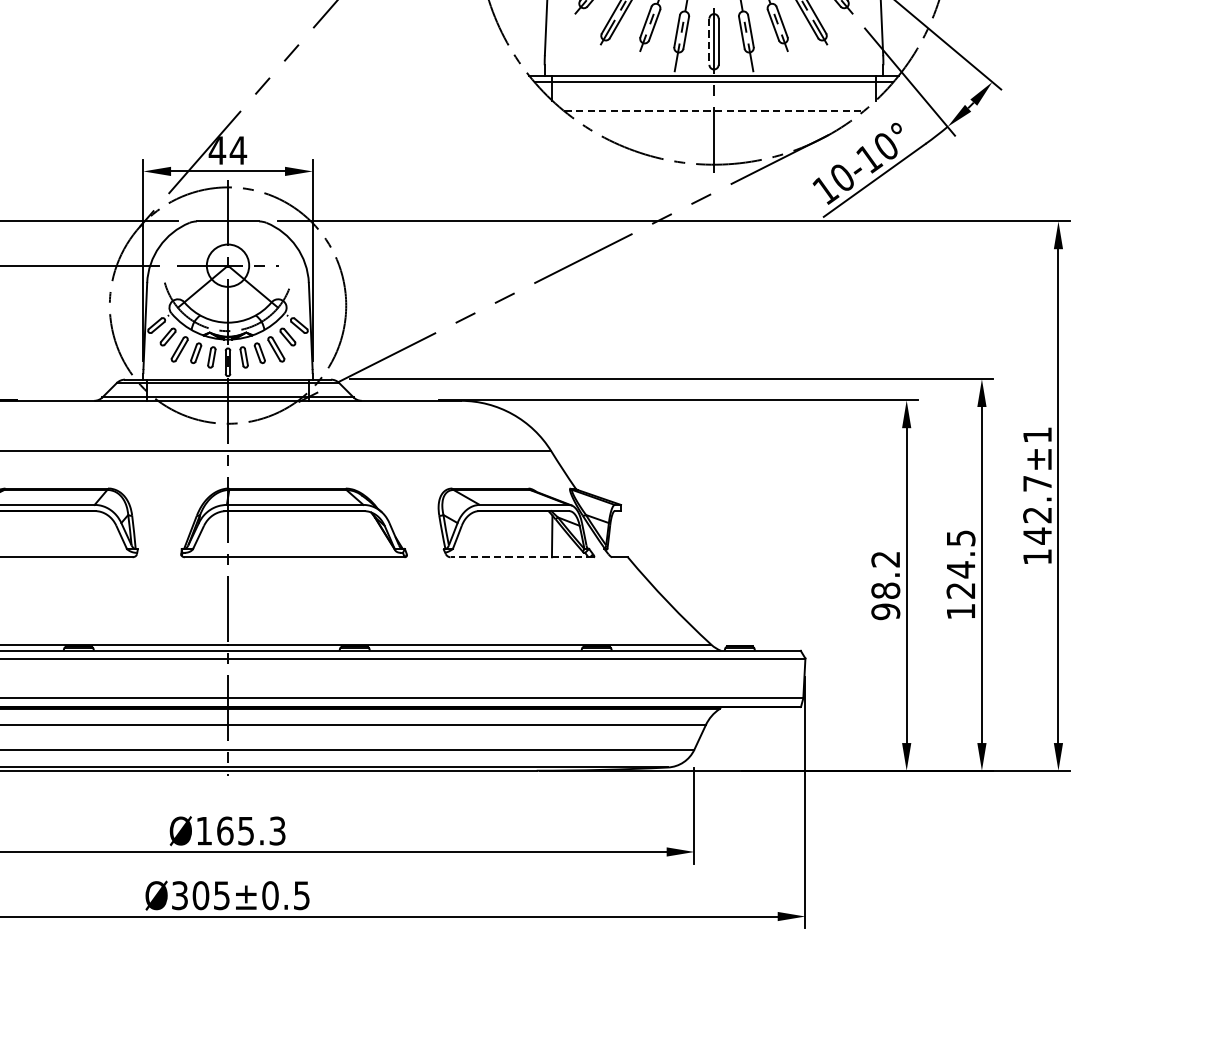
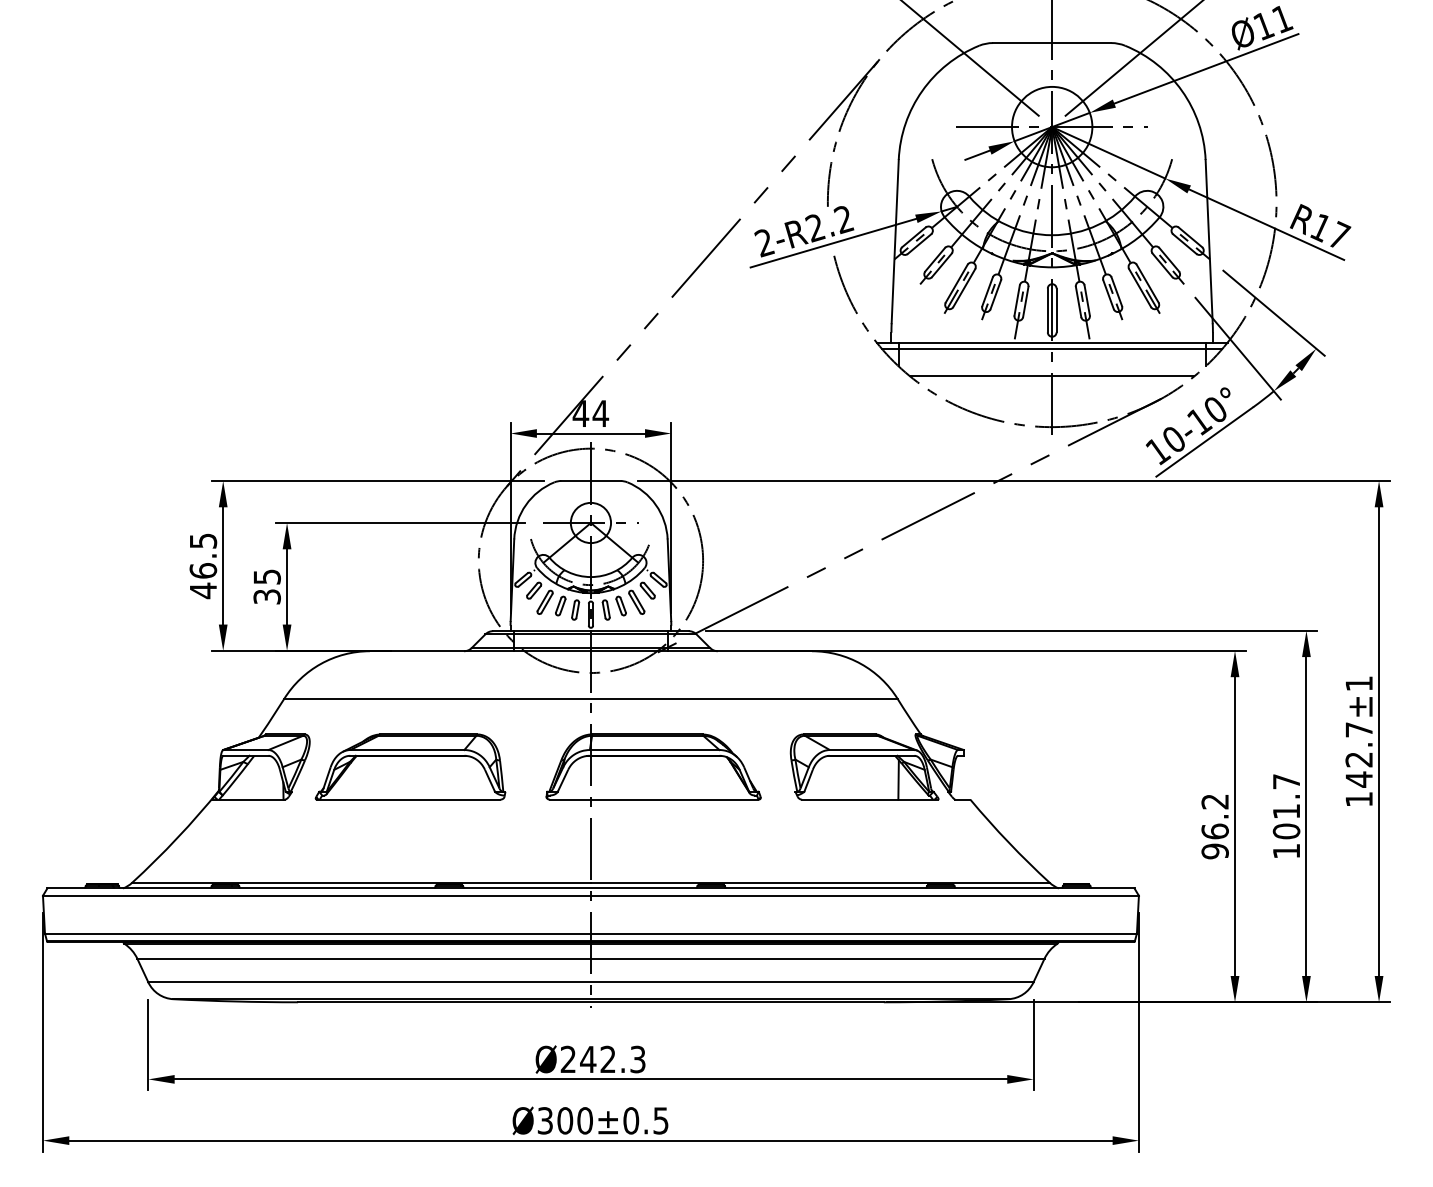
line: (709, 41) -> (1047, 310), dashed -> solid
line: (714, 111) -> (1052, 376), dashed -> solid
line: (521, 557) -> (869, 799), dashed -> solid
text: (960, 564) -> (1286, 806), 124.5 -> 101.7
text: (885, 590) -> (1214, 831), 98.2 -> 96.2
text: (224, 831) -> (587, 1059), Ø165.3 -> Ø242.3
text: (221, 895) -> (584, 1120), Ø305±0.5 -> Ø300±0.5

